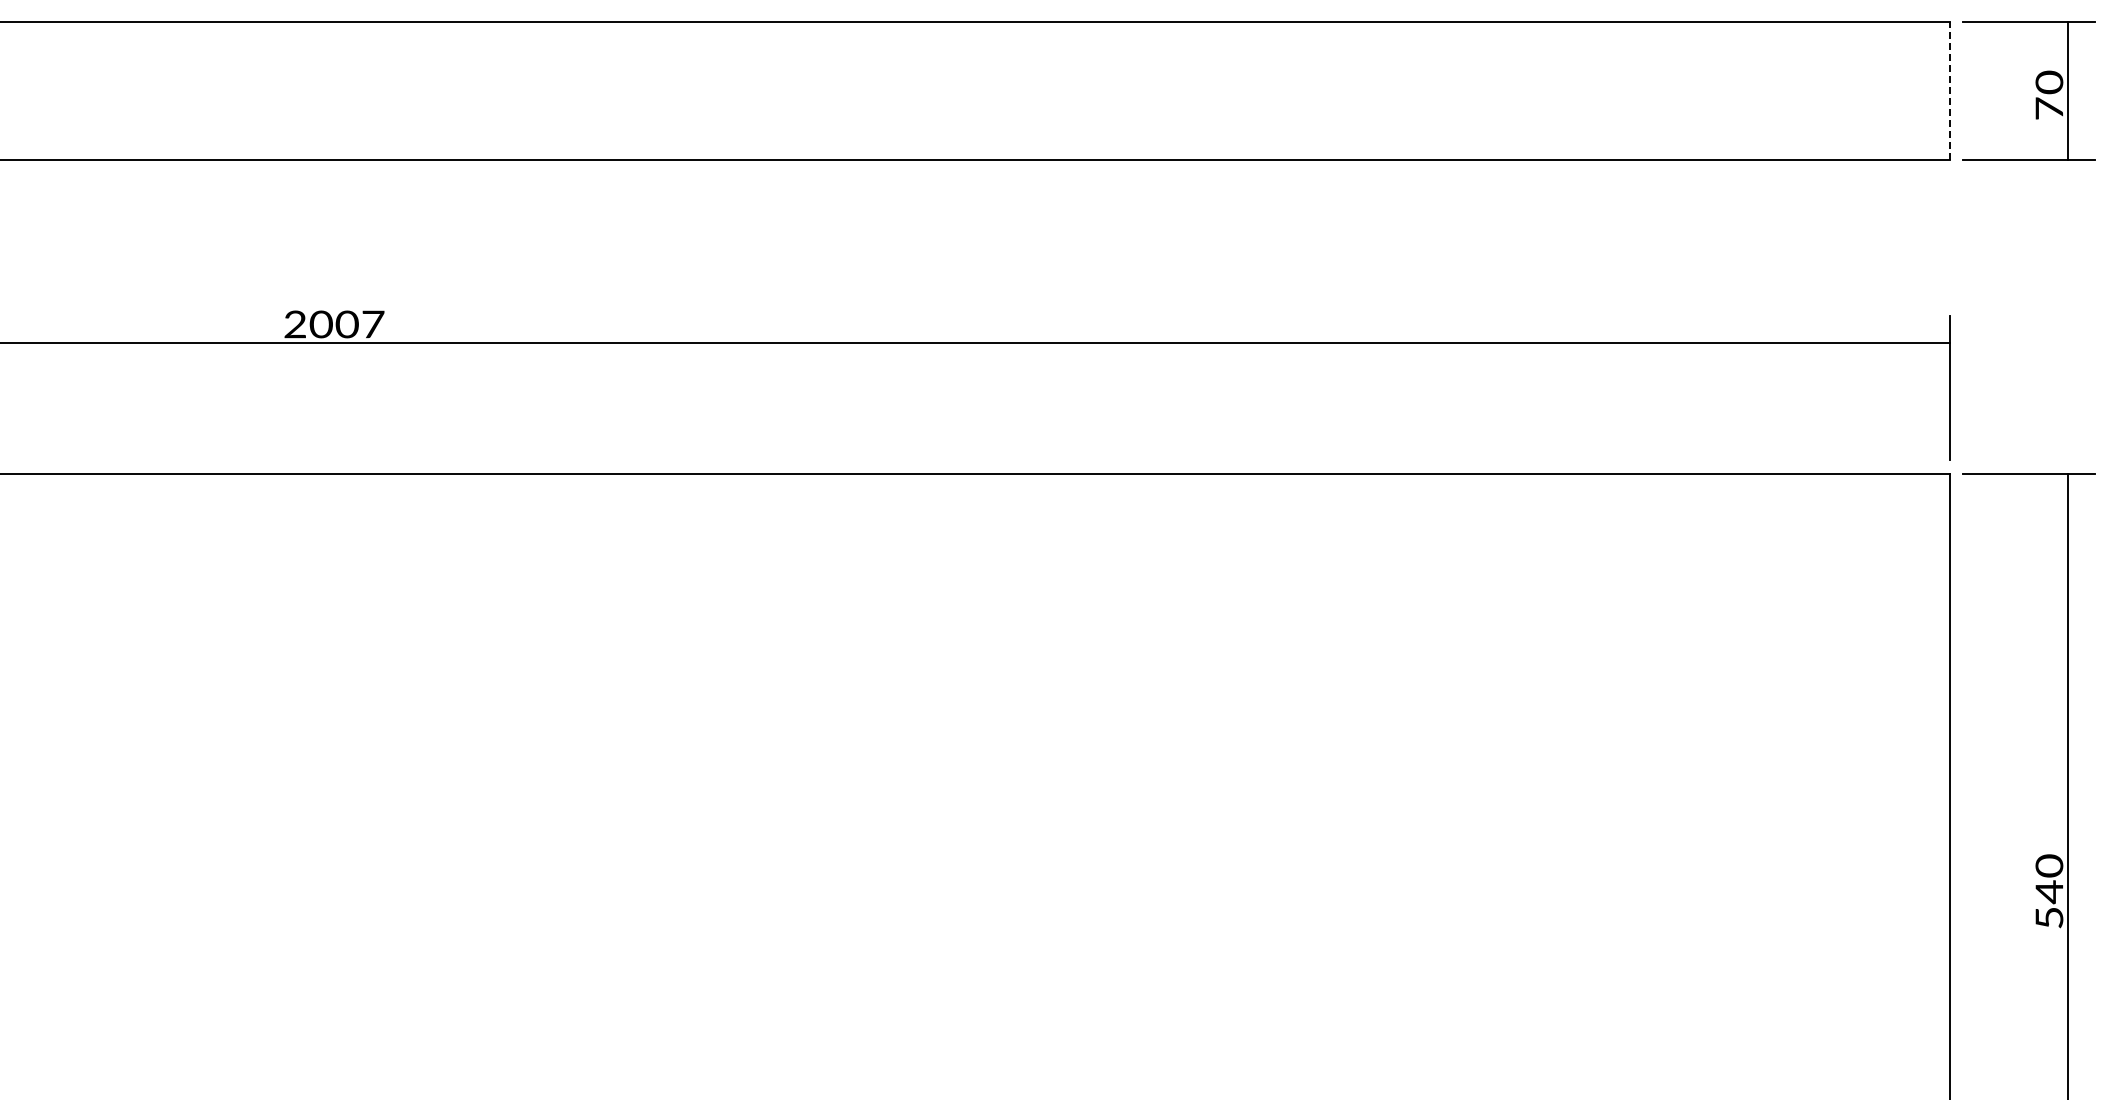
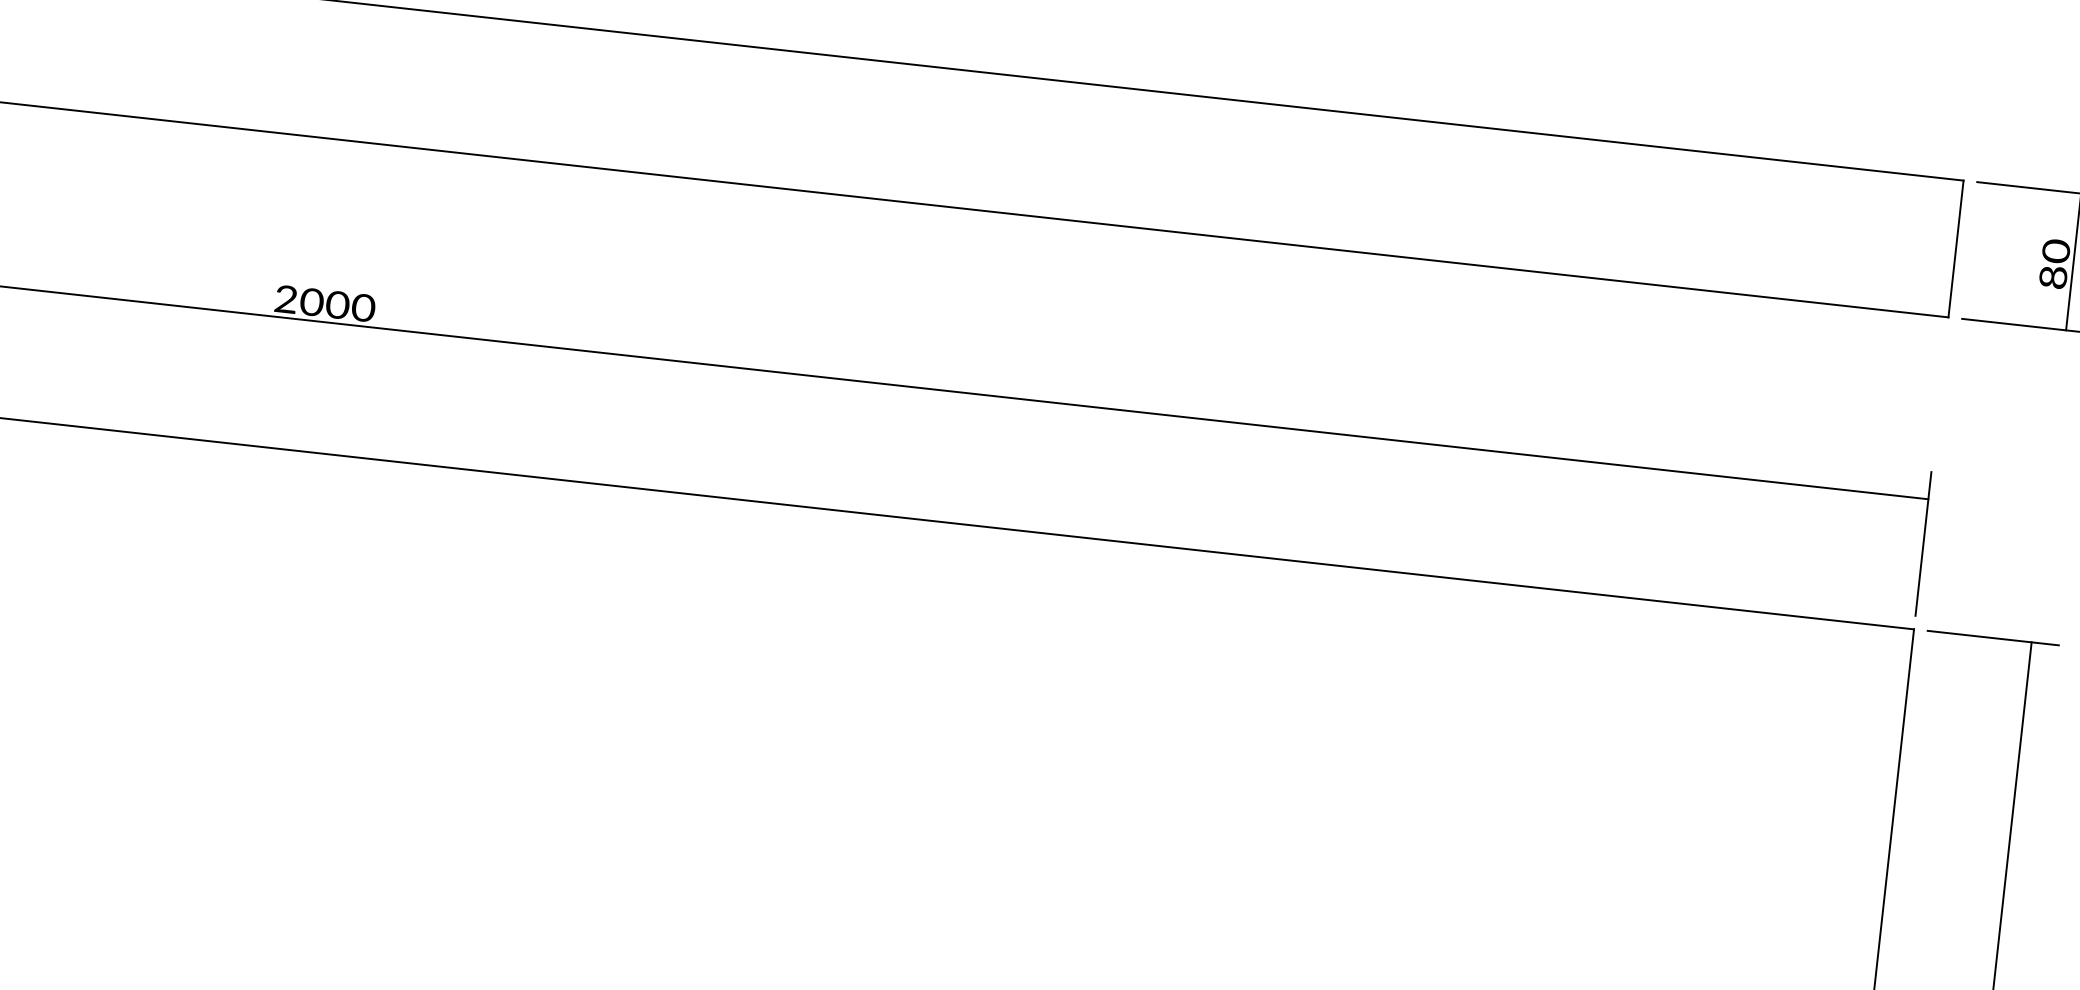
line: (1949, 91) -> (1955, 249), dashed -> solid
text: (2049, 108) -> (2053, 277), 70 -> 80
text: (372, 324) -> (362, 307), 2007 -> 2000

